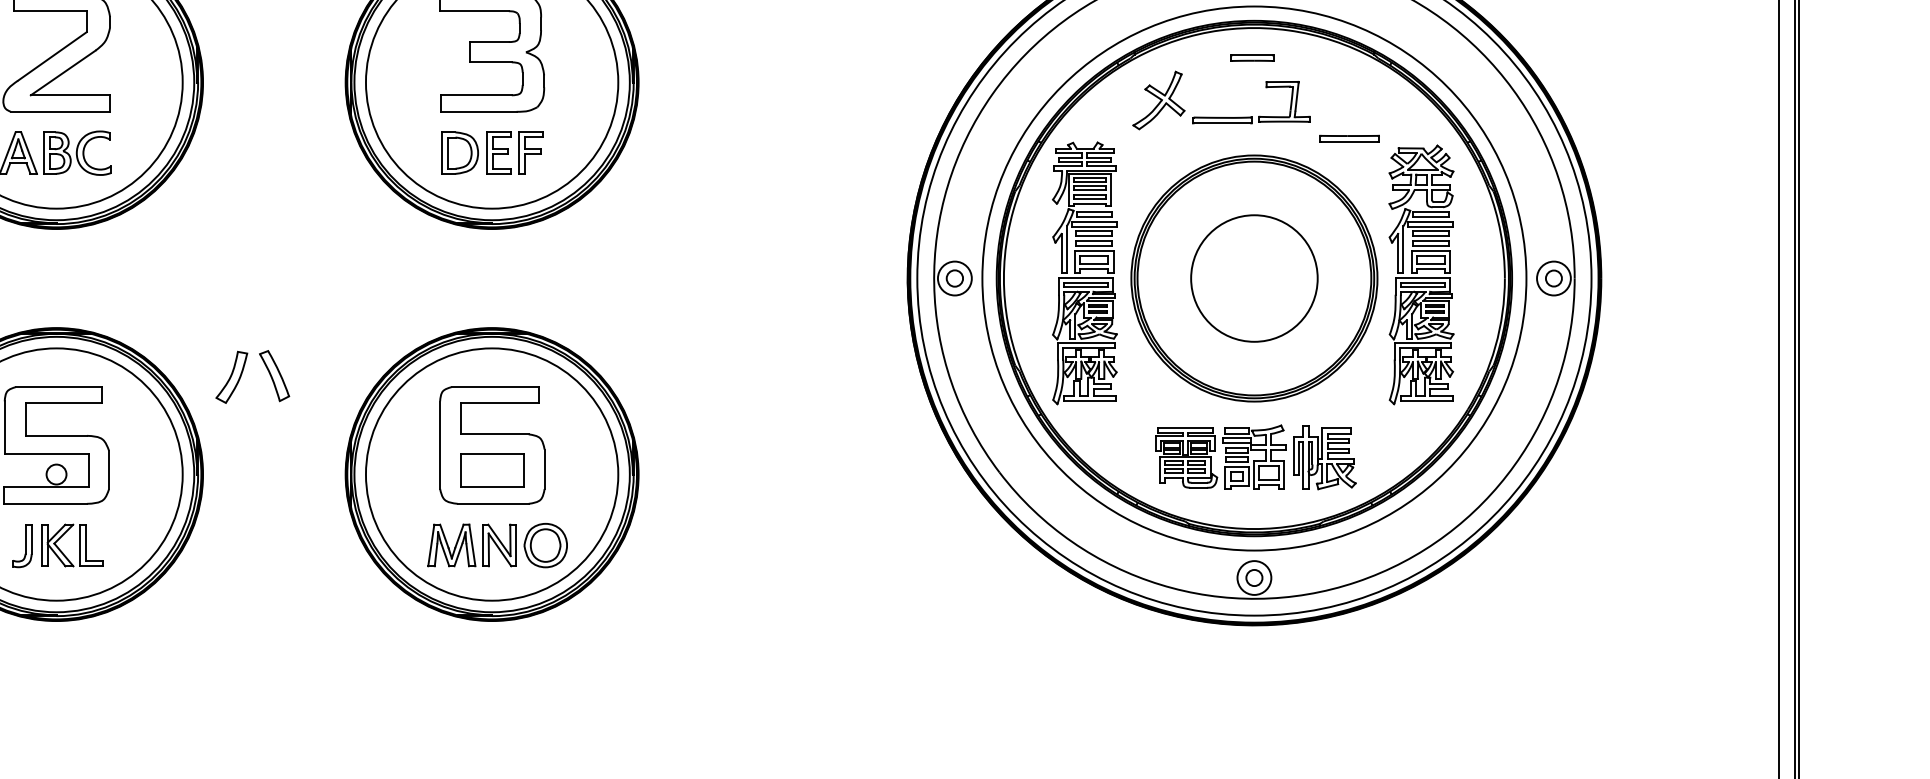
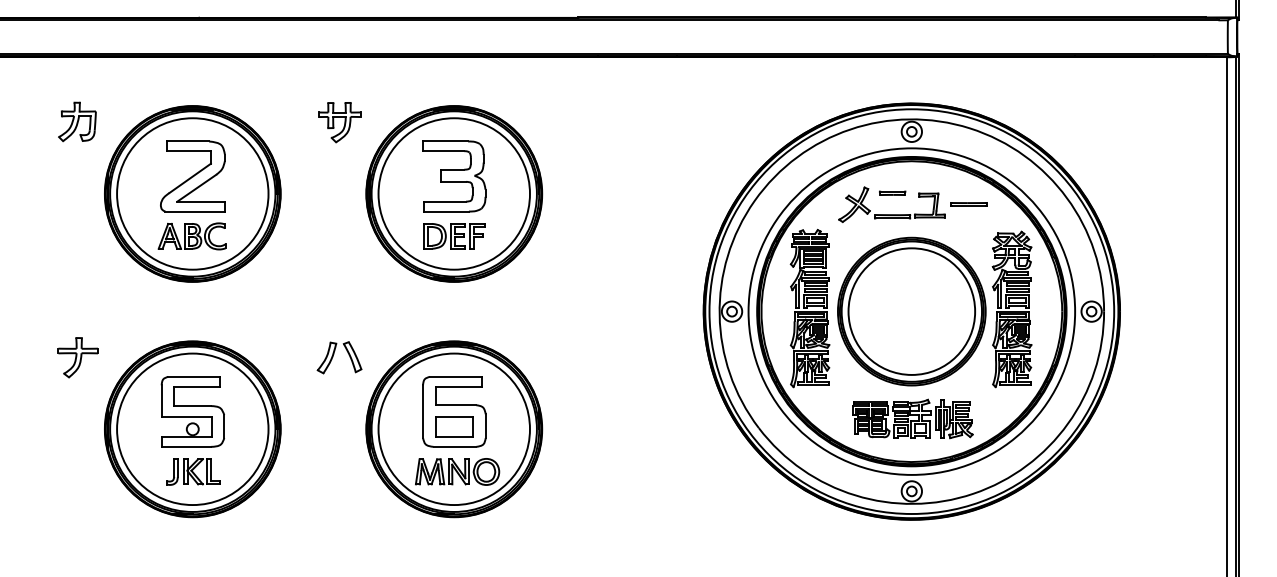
part: (1252, 56) -> (892, 192), moved
line: (1348, 136) -> (968, 203), moved
circle: (1253, 278) -> (911, 311), size x1.67
part: (252, 376) -> (339, 357), moved

